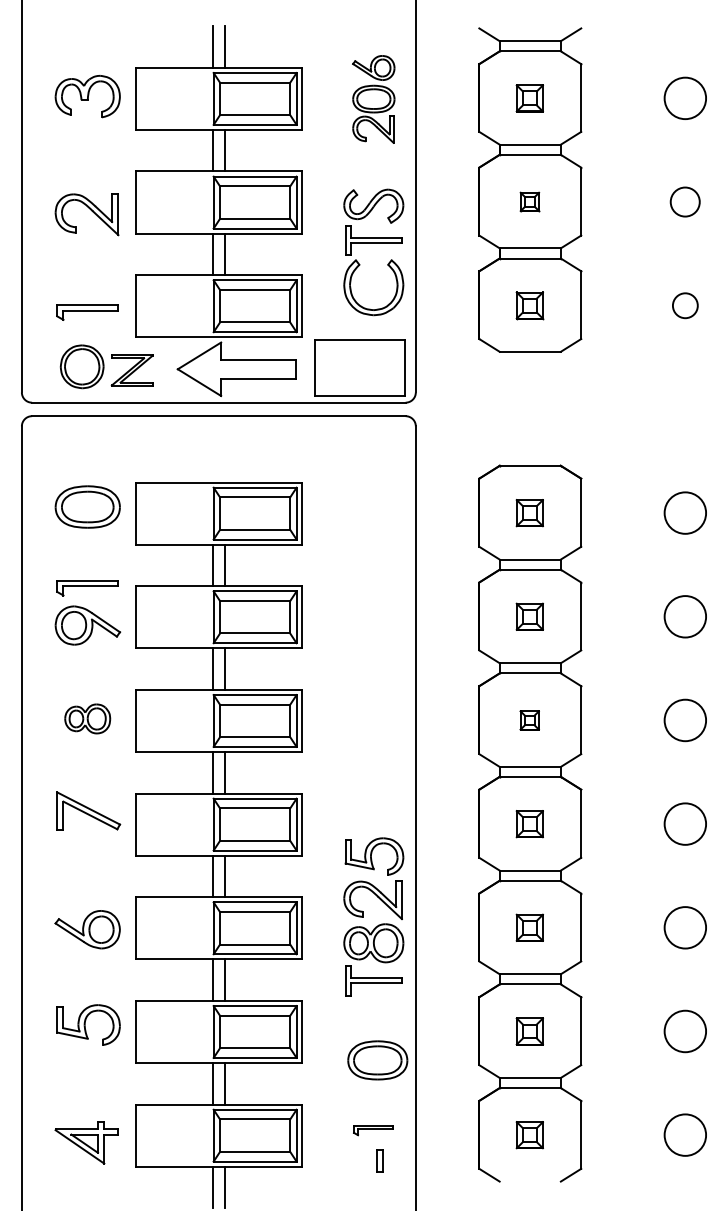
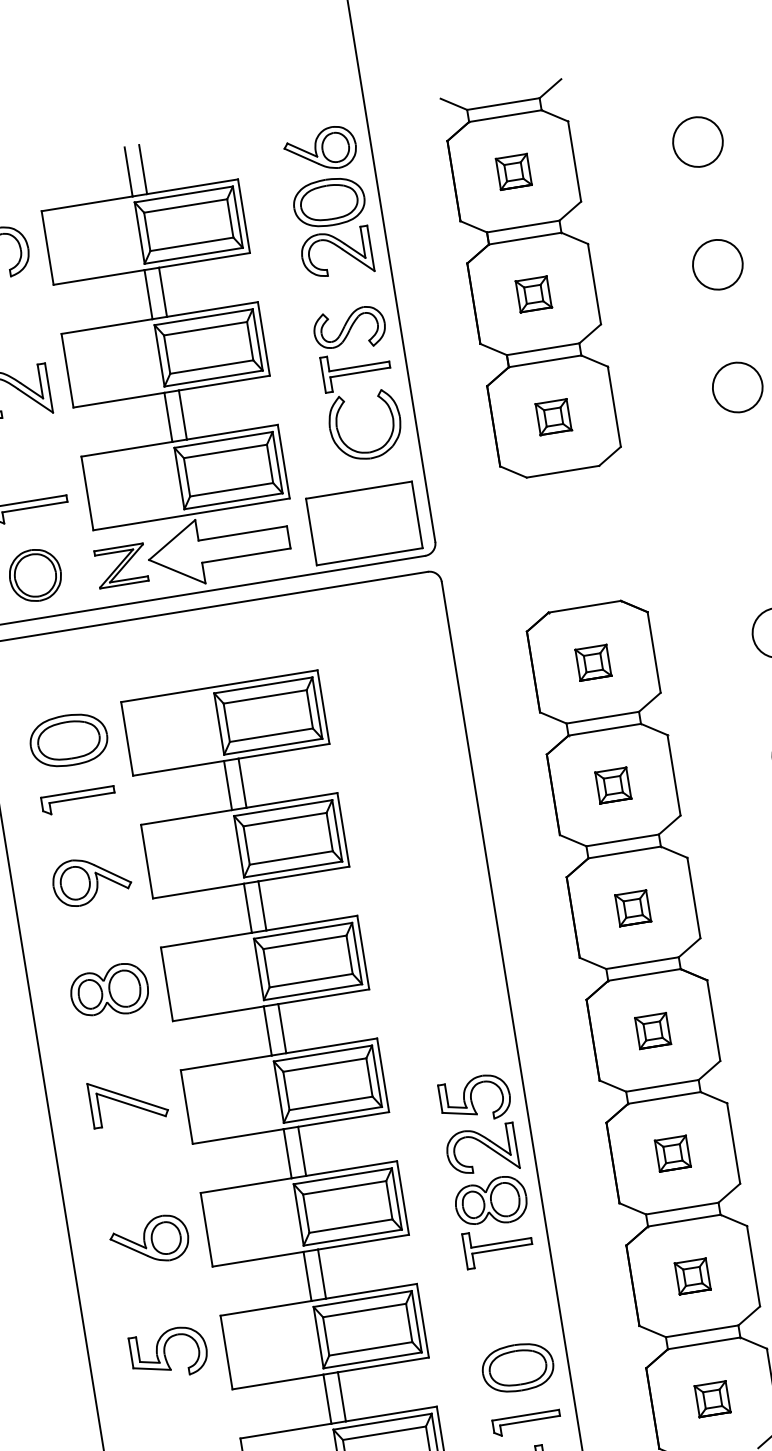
part: (373, 99) -> (329, 203), size x1.43
part: (529, 201) -> (533, 293), size x1.43
circle: (684, 201) -> (716, 264), size x1.43
circle: (685, 305) -> (737, 387), size x1.67
part: (131, 370) -> (120, 566), moved
part: (87, 588) -> (78, 801), moved
part: (87, 718) -> (109, 990), size x1.43
part: (529, 720) -> (632, 908), size x1.43
part: (377, 1060) -> (517, 1367), moved
part: (373, 1130) -> (526, 1423), size x1.43

